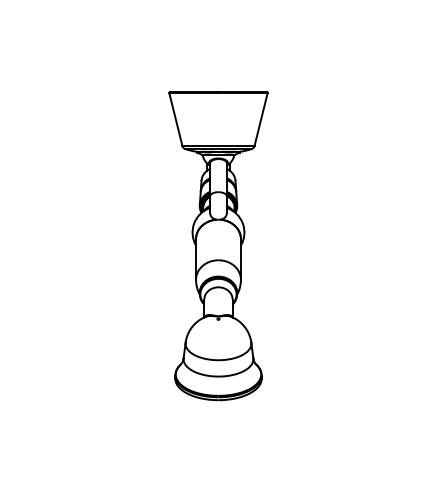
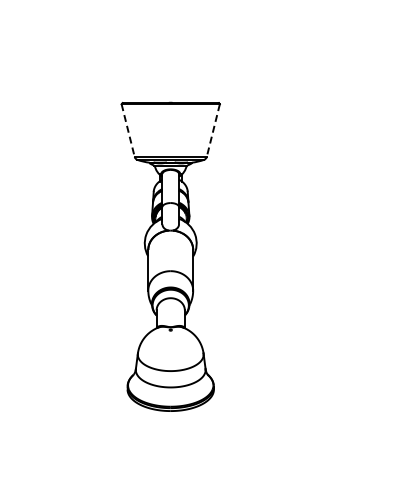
line: (176, 120) -> (128, 131), solid -> dashed
line: (260, 120) -> (212, 131), solid -> dashed

